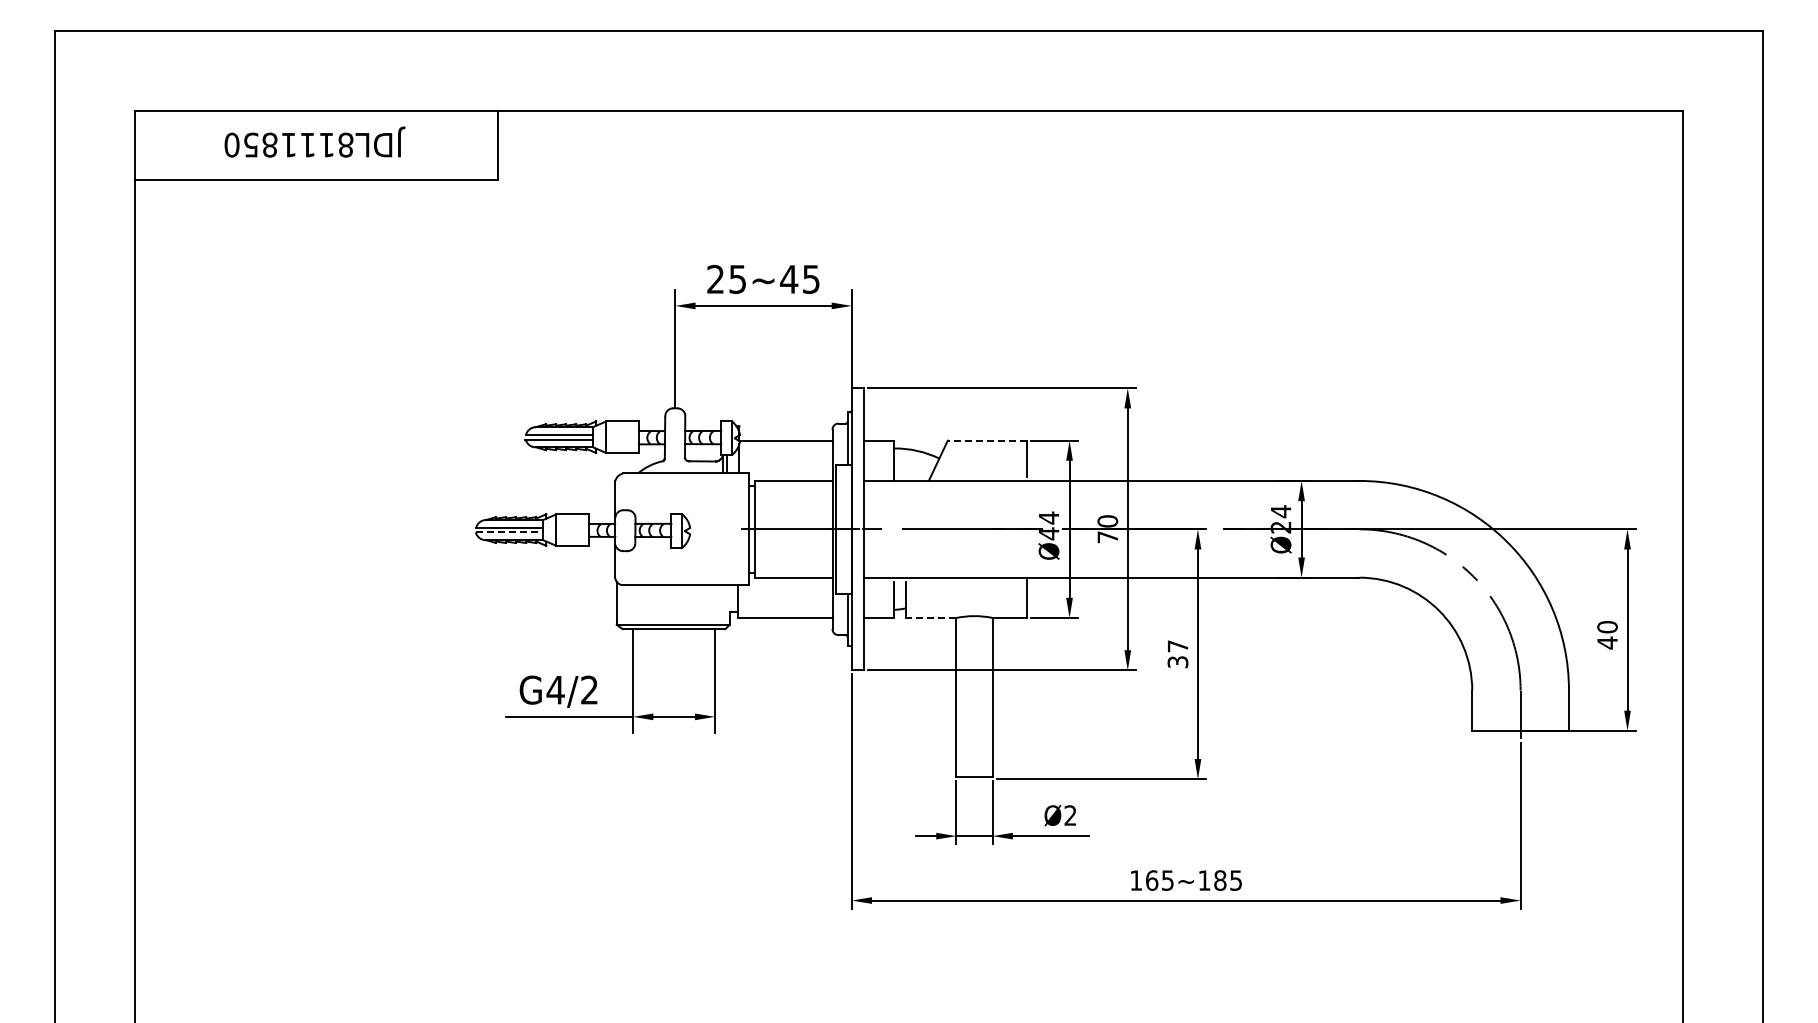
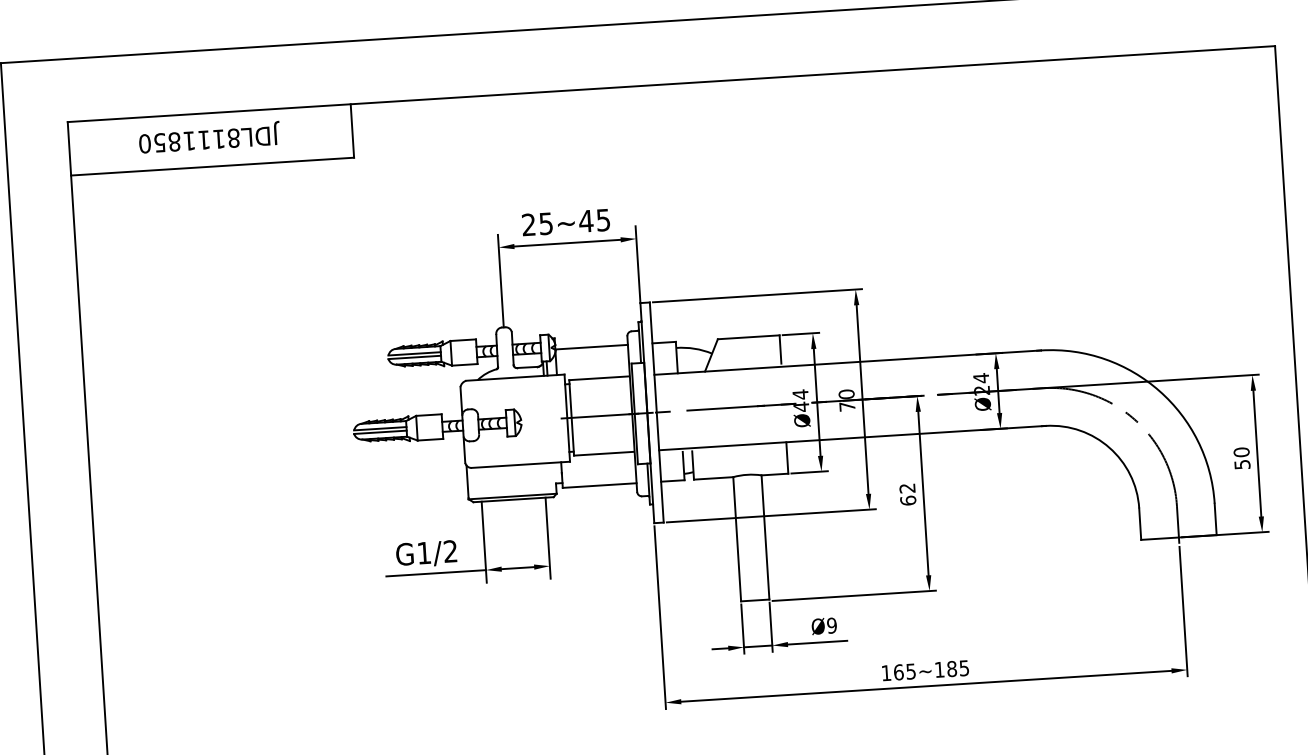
line: (987, 440) -> (748, 337), dashed -> solid
line: (509, 532) -> (380, 432), dashed -> solid
line: (930, 618) -> (713, 478), dashed -> solid
text: (1607, 642) -> (1242, 464), 40 -> 50
text: (1177, 654) -> (907, 494), 37 -> 62
text: (555, 690) -> (424, 553), G4/2 -> G1/2
text: (1070, 815) -> (831, 625), Ø2 -> Ø9

